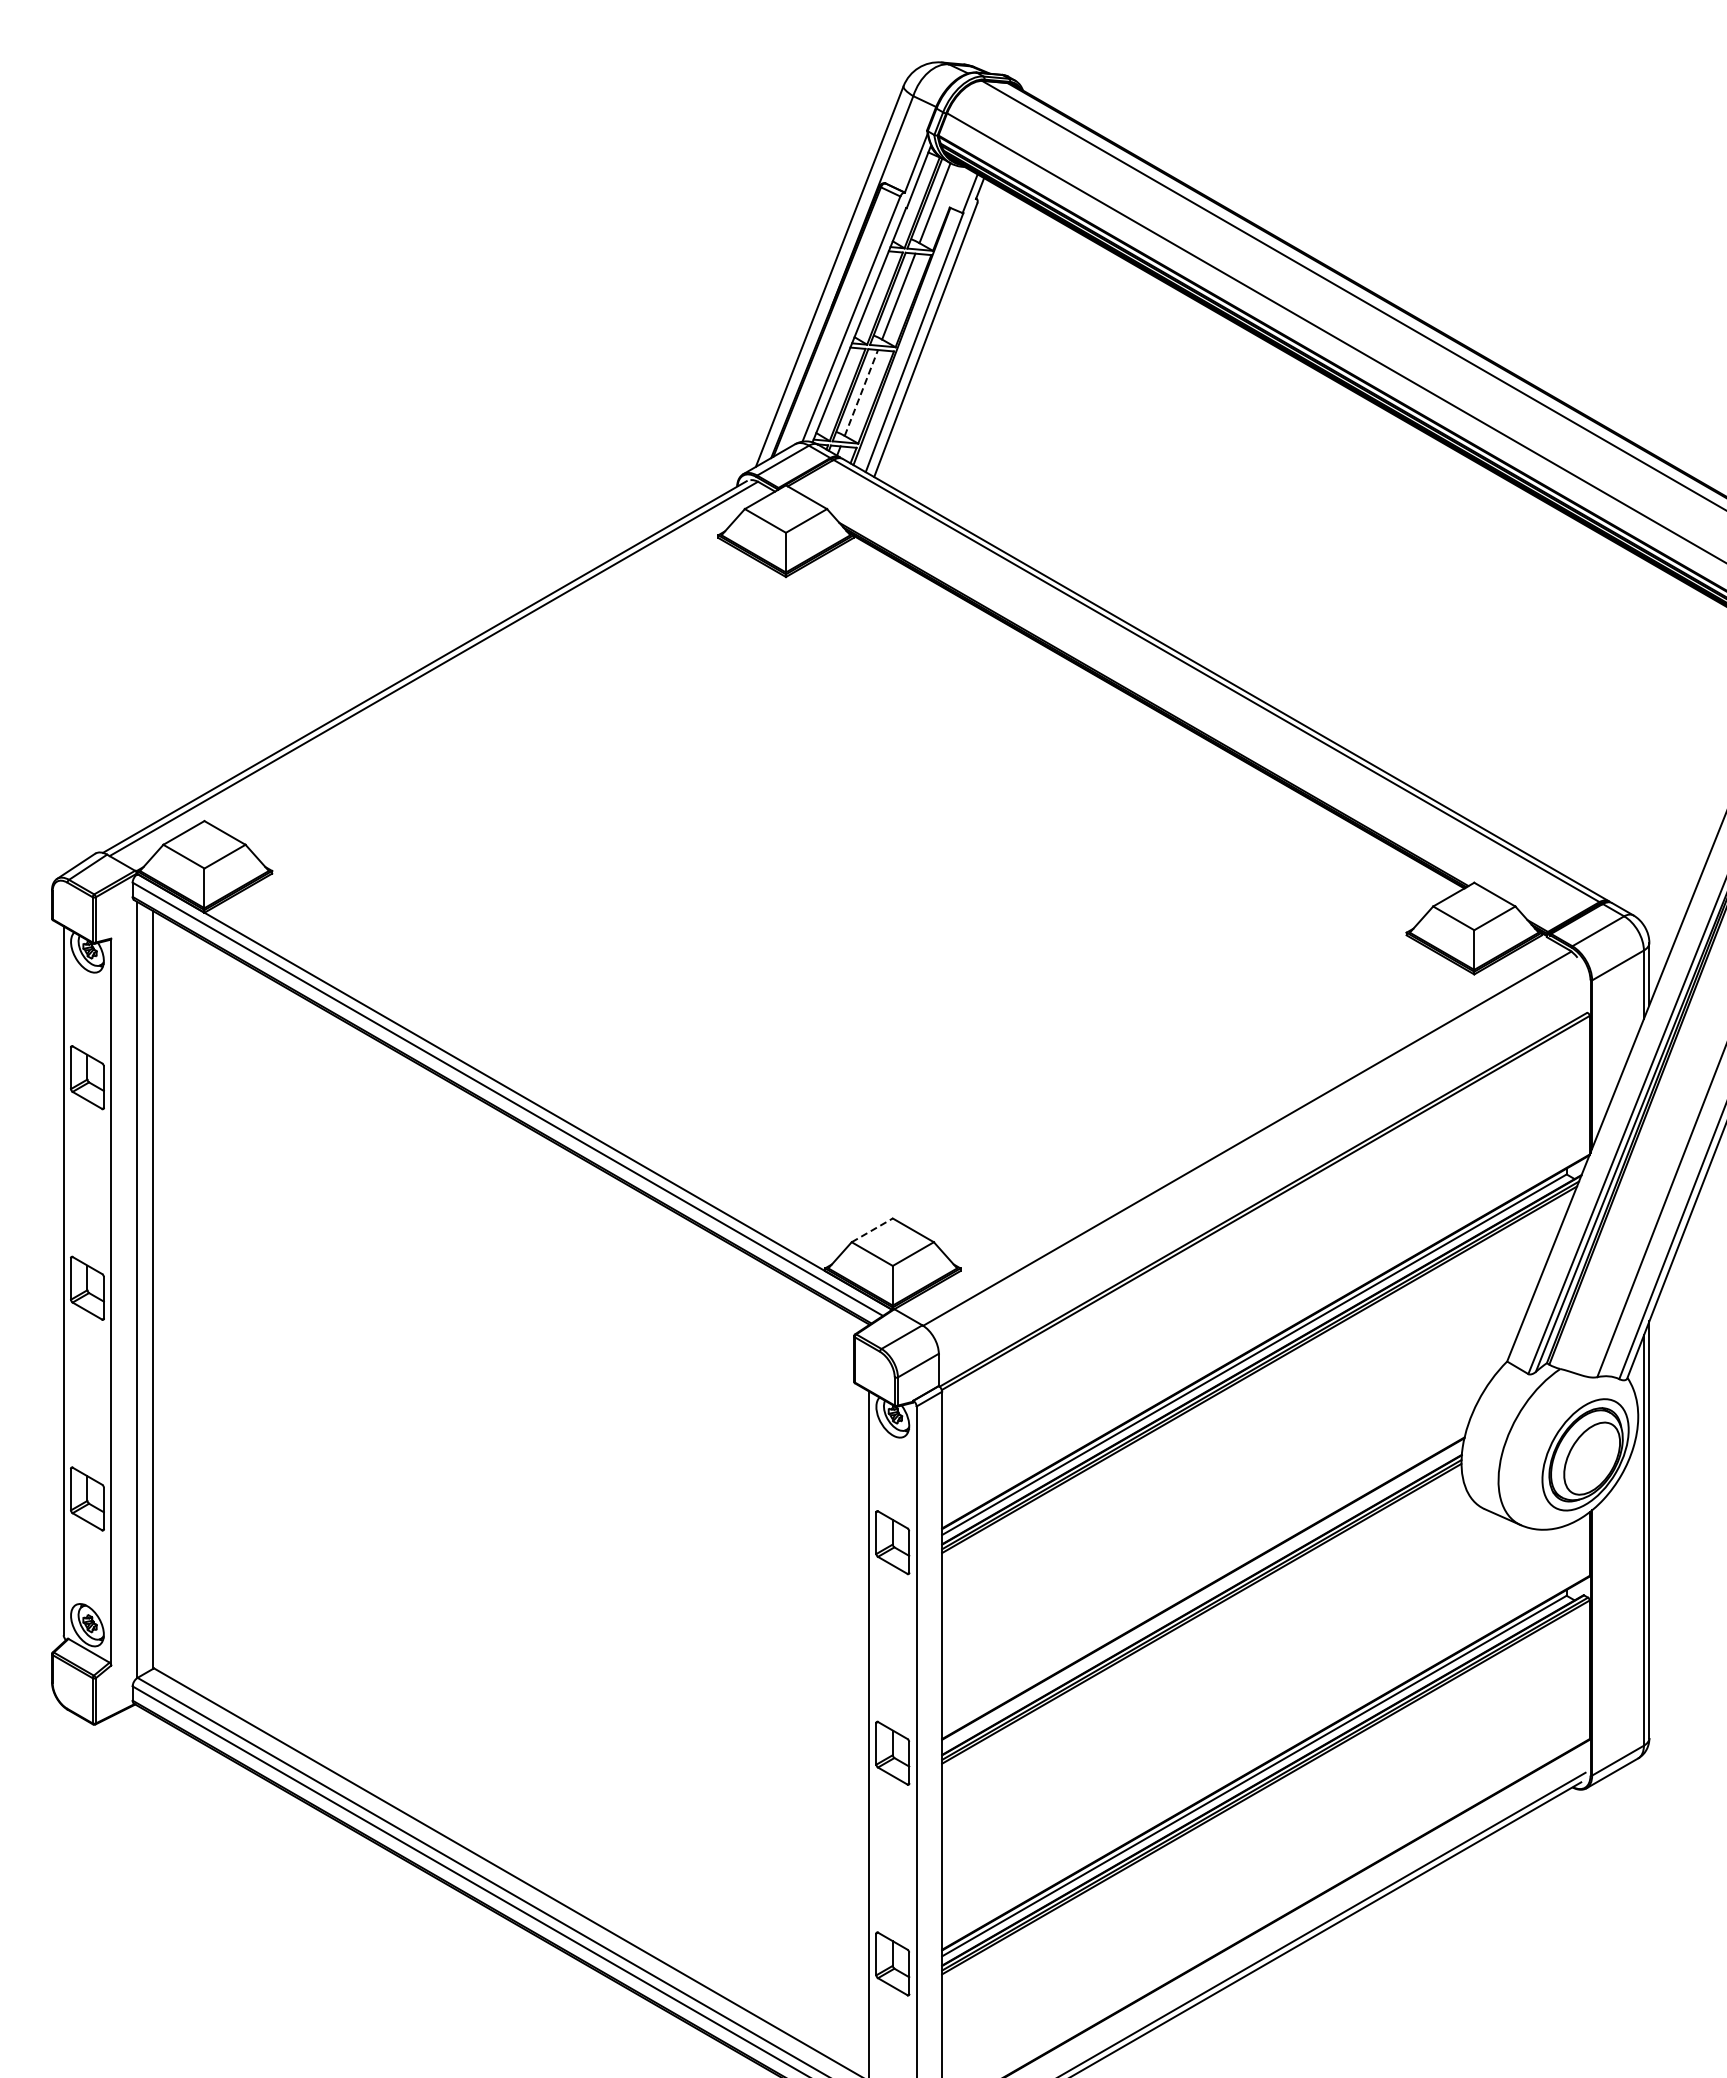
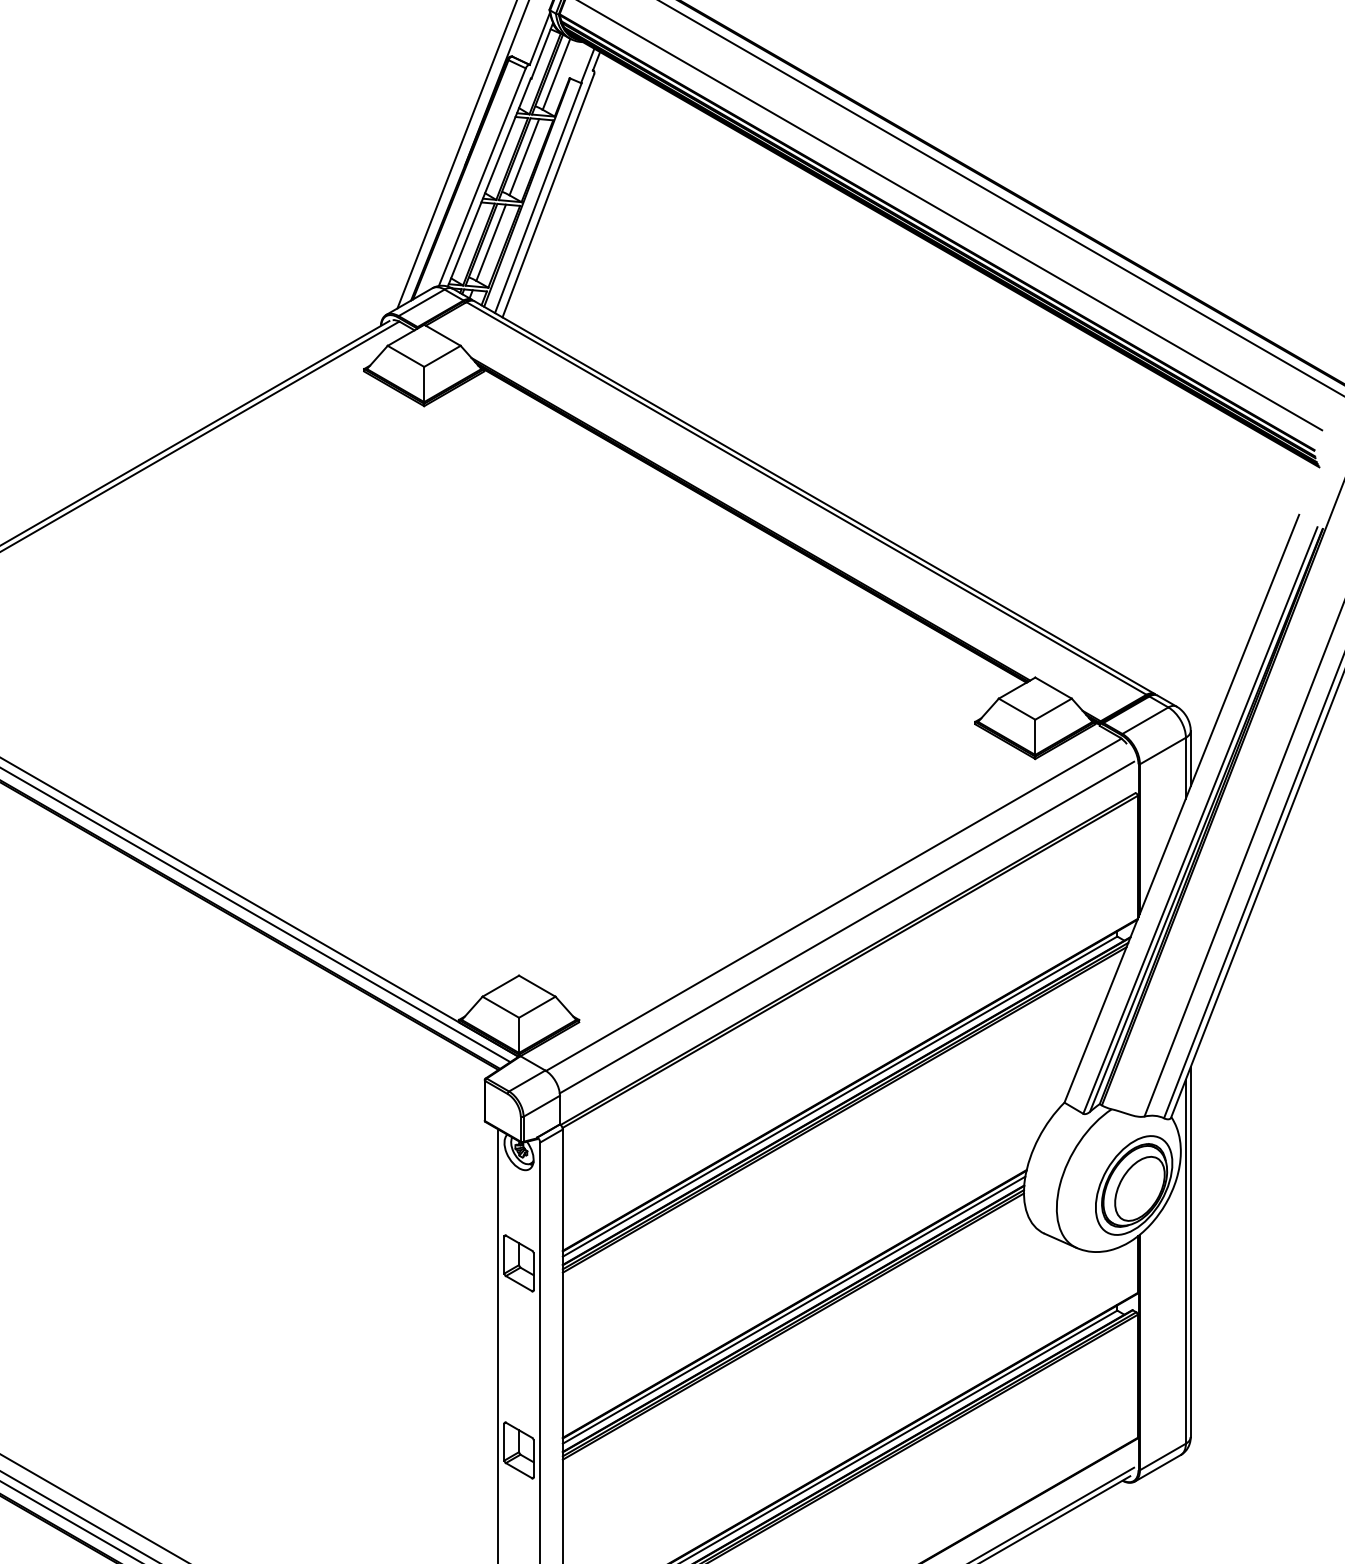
line: (861, 392) -> (491, 242), dashed -> solid
line: (1261, 1164) -> (846, 927), added
line: (872, 1230) -> (501, 986), dashed -> solid
line: (1202, 1594) -> (794, 1309), added

